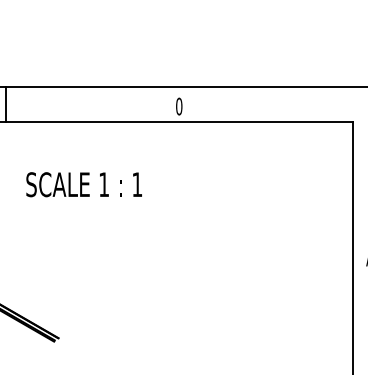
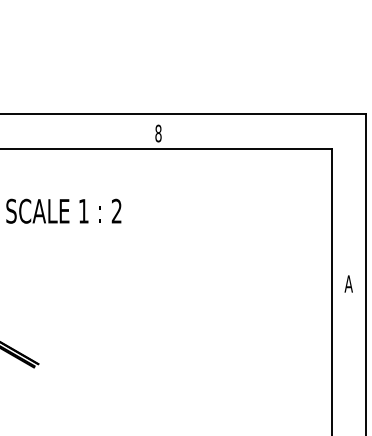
text: (179, 106) -> (158, 133), 0 -> 8
text: (137, 183) -> (116, 210), 1 -> 2

